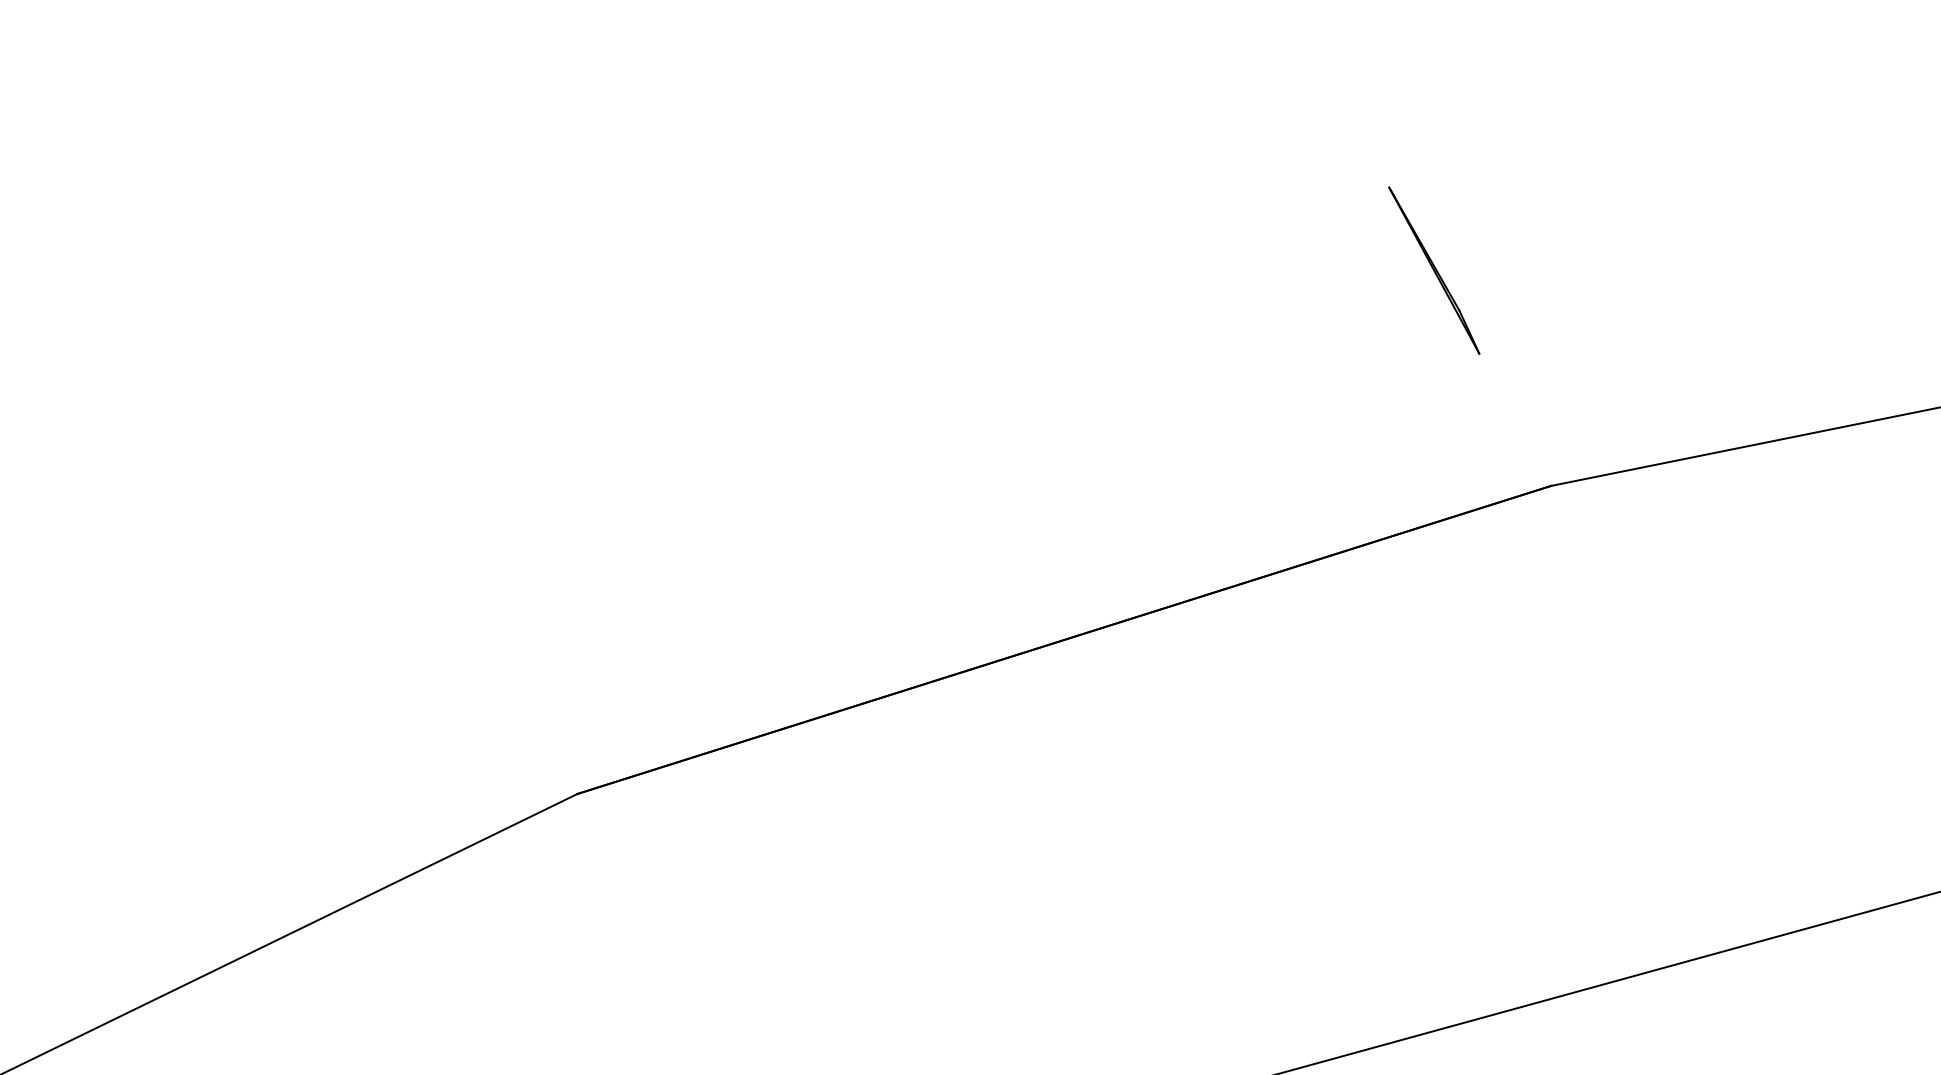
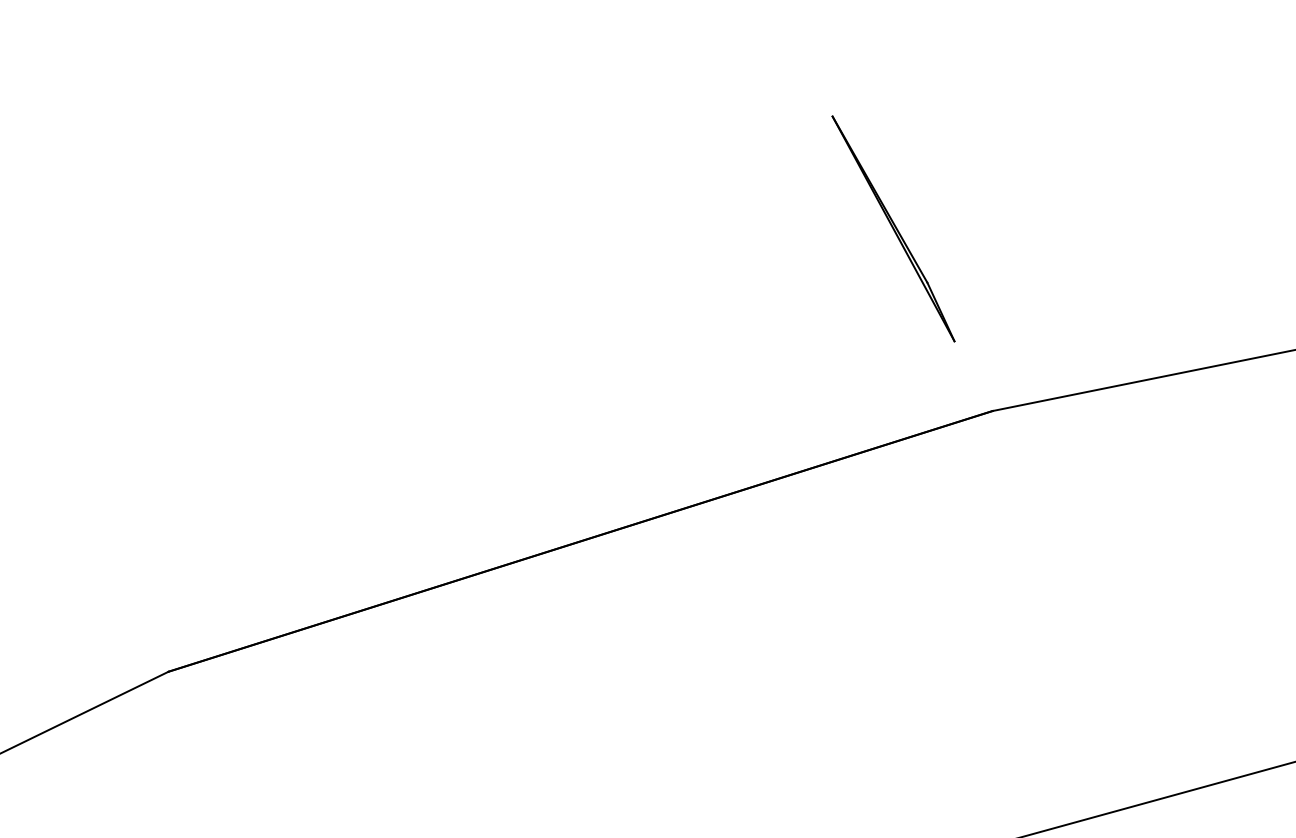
part: (1434, 270) -> (893, 228), size x1.6

